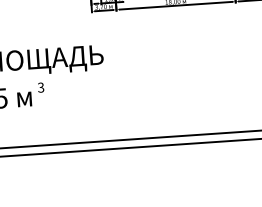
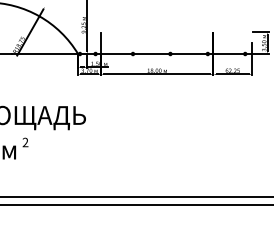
text: (41, 87) -> (25, 142), 3 -> 2

